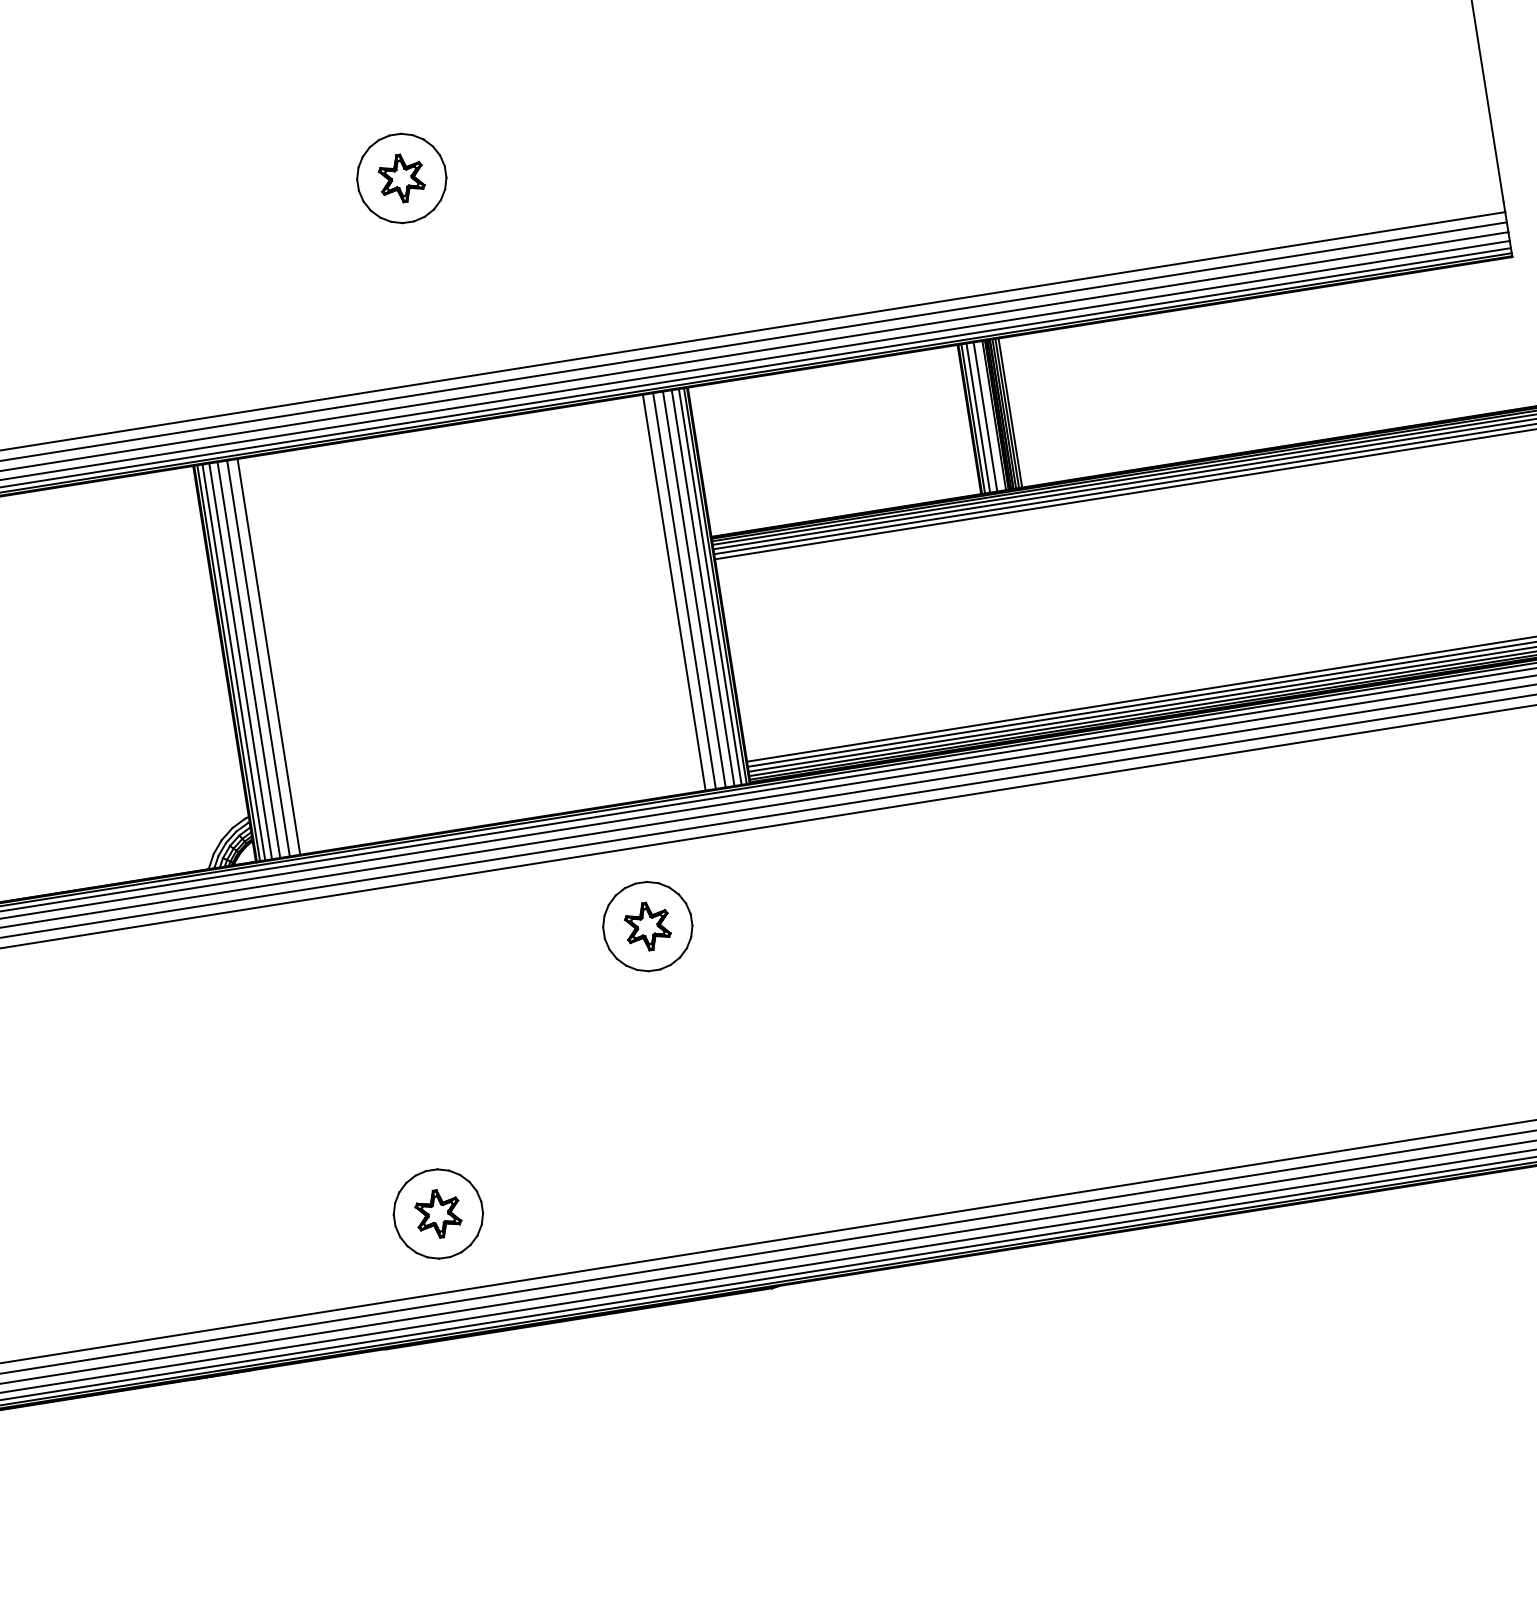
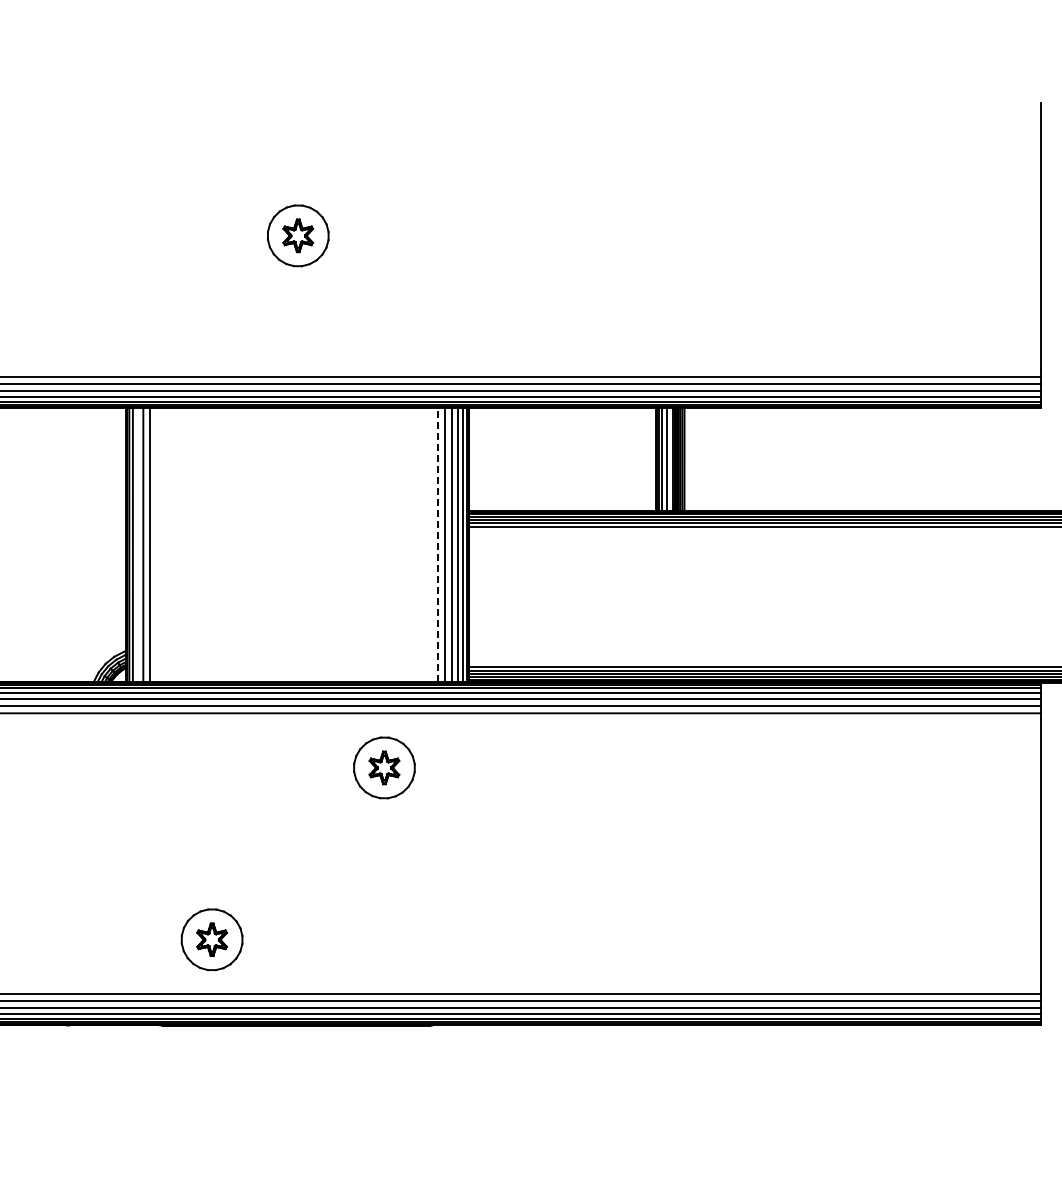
line: (674, 591) -> (438, 544), solid -> dashed
line: (269, 656) -> (157, 544), removed
line: (240, 660) -> (137, 544), removed

